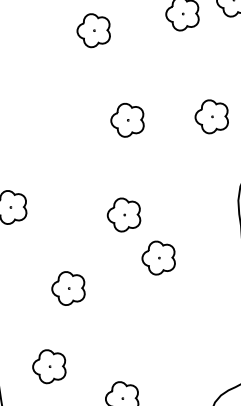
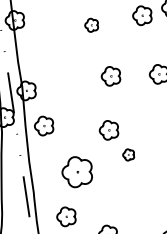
part: (93, 31) -> (91, 25), size x0.7
part: (158, 257) -> (128, 154), size x0.6
part: (68, 288) -> (77, 172), size x1.6

